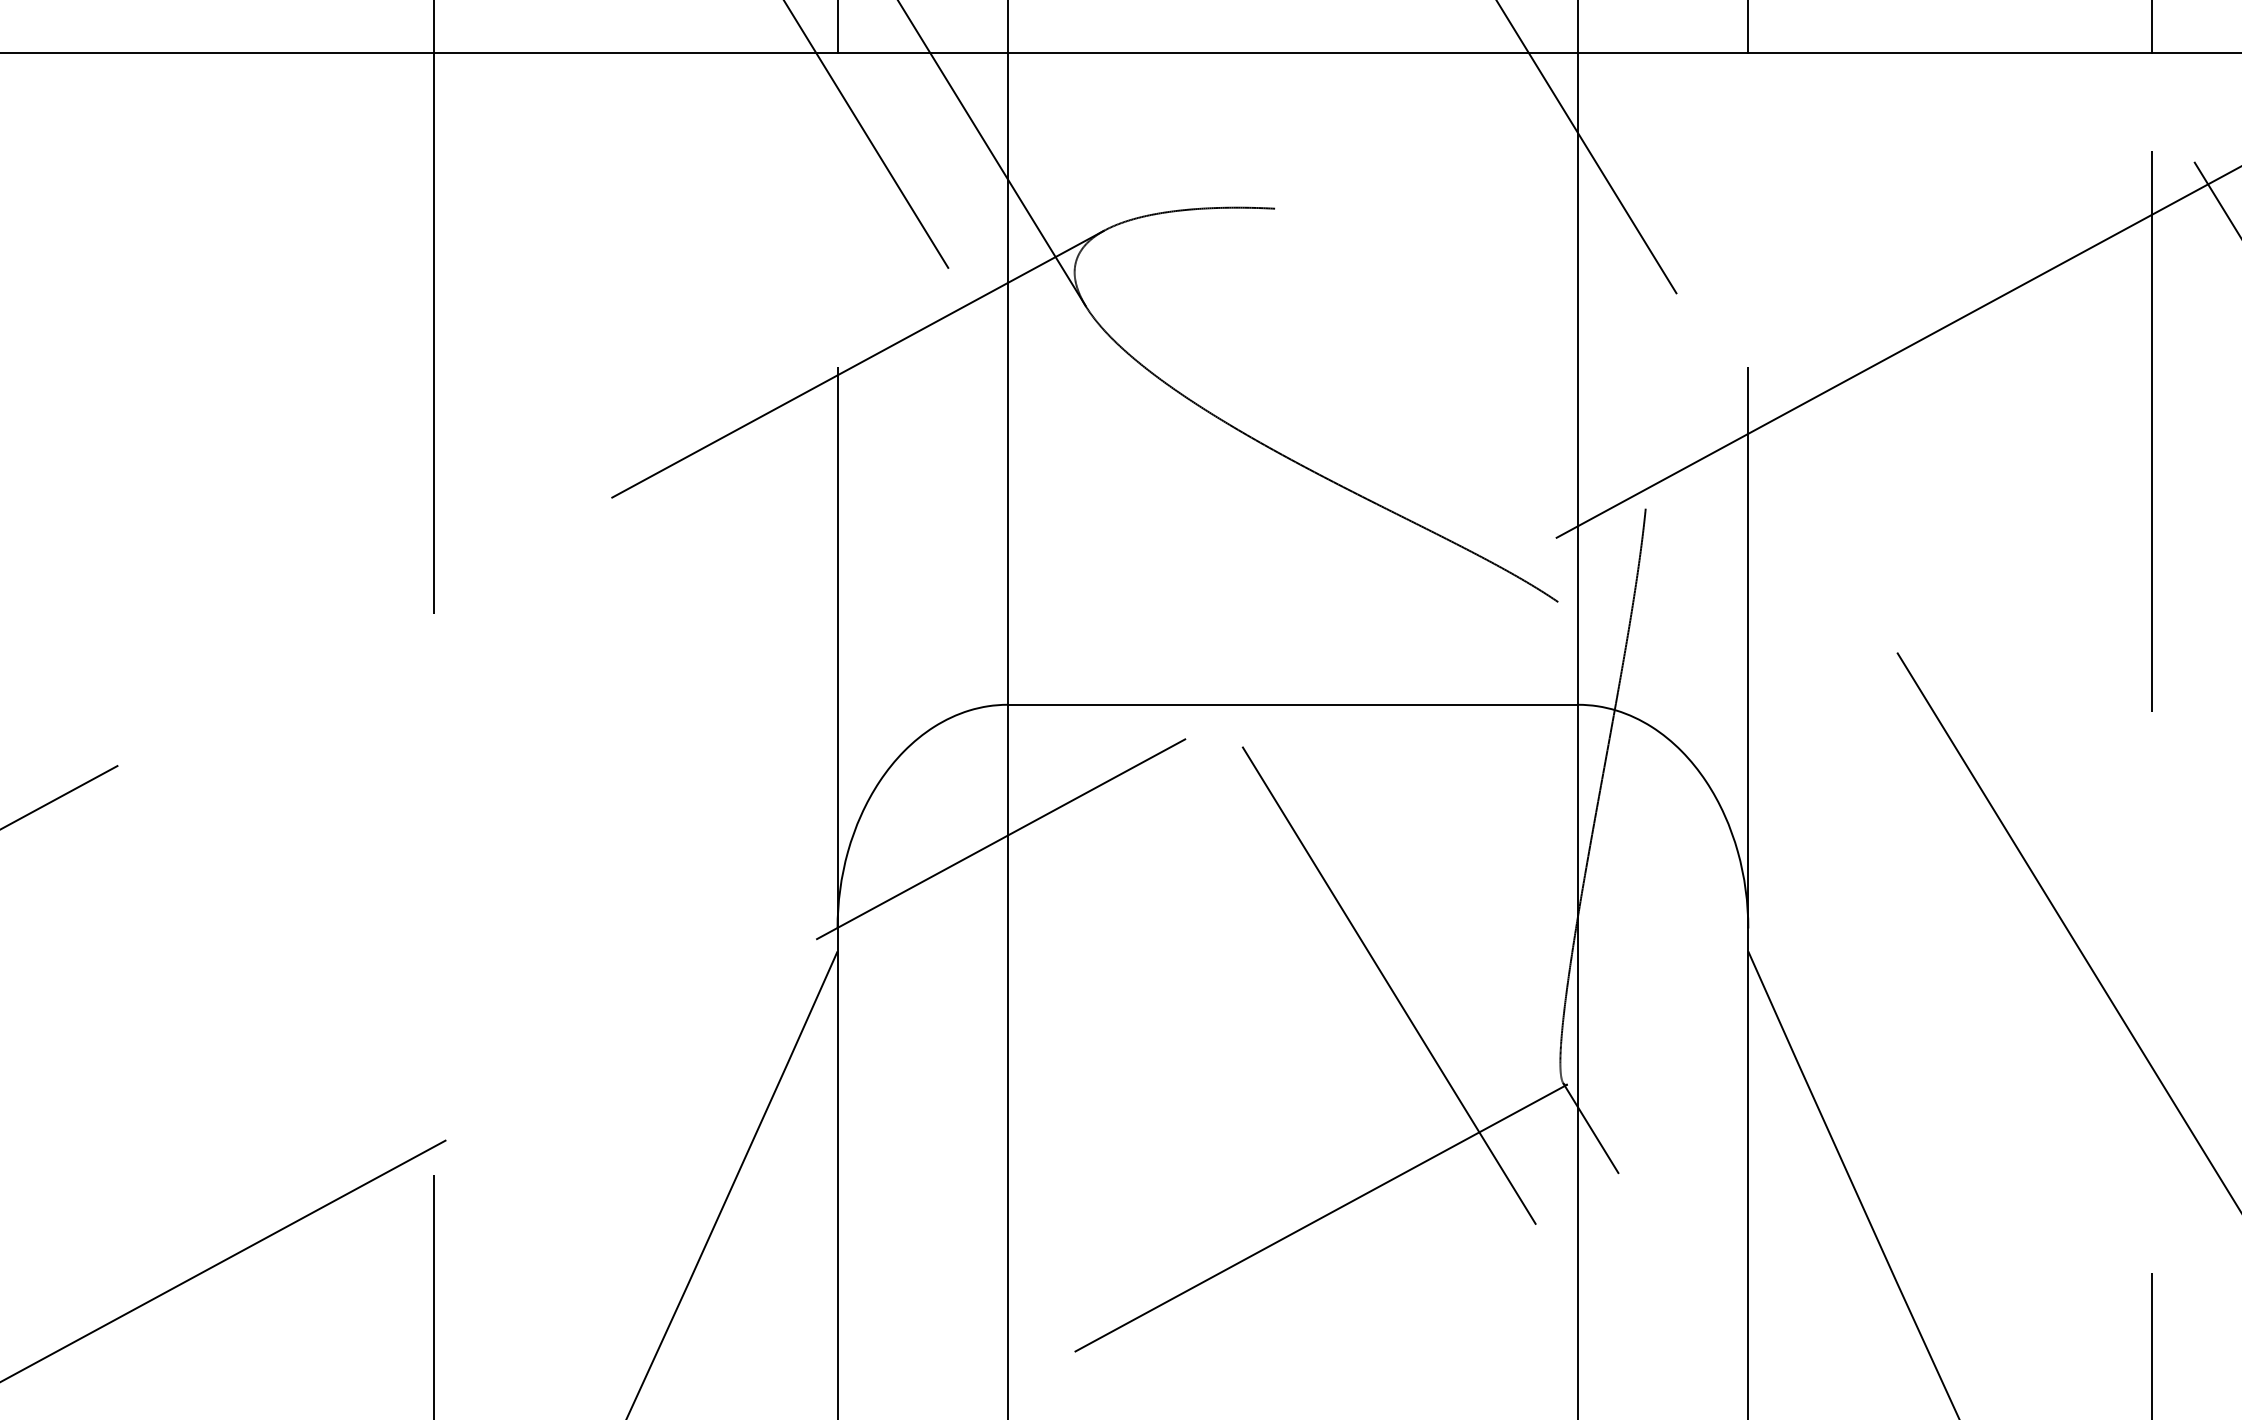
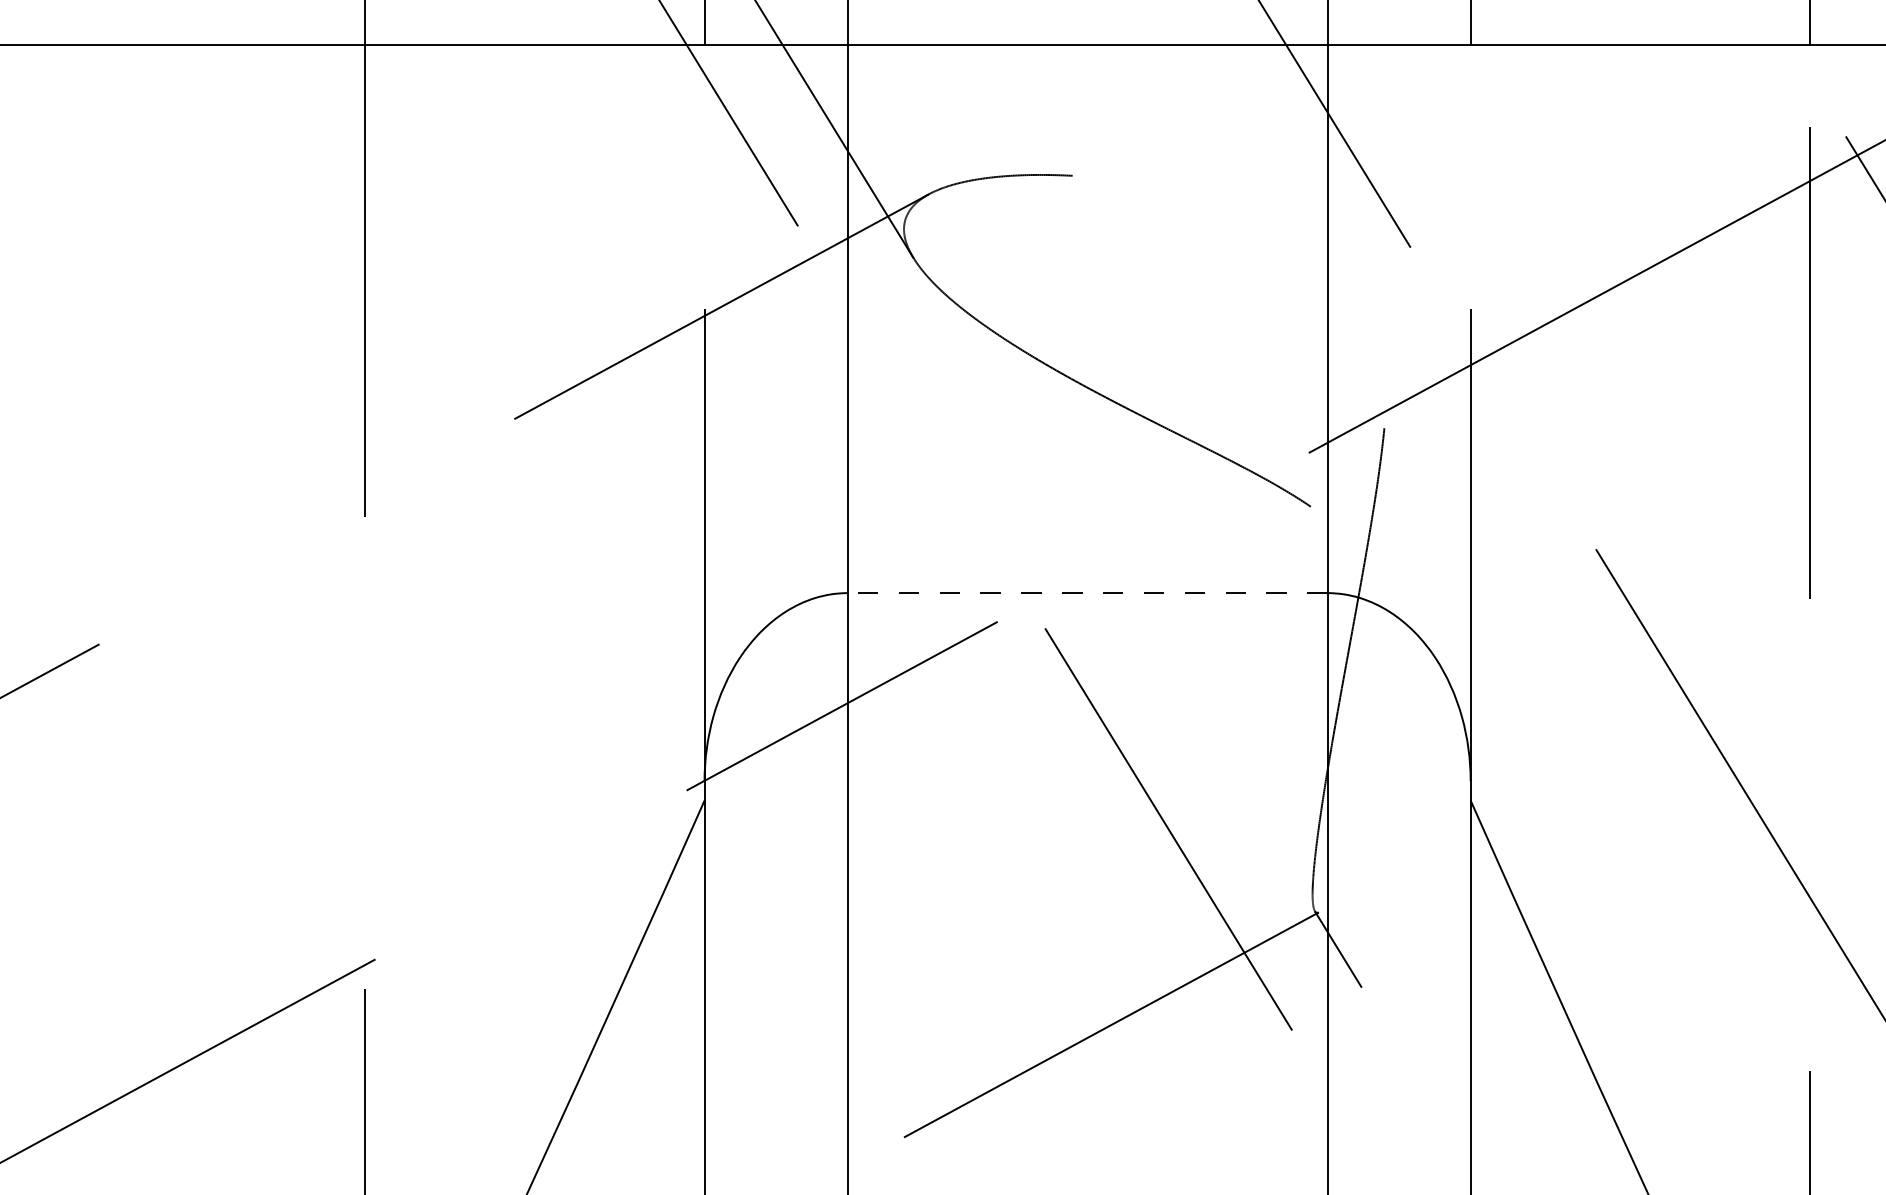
line: (1292, 704) -> (1087, 592), solid -> dashed

